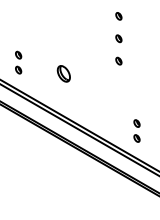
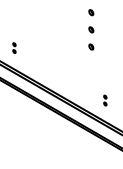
part: (18, 61) -> (14, 47), size x0.6
part: (63, 73) -> (48, 56), removed
part: (137, 130) -> (105, 100), size x0.6

